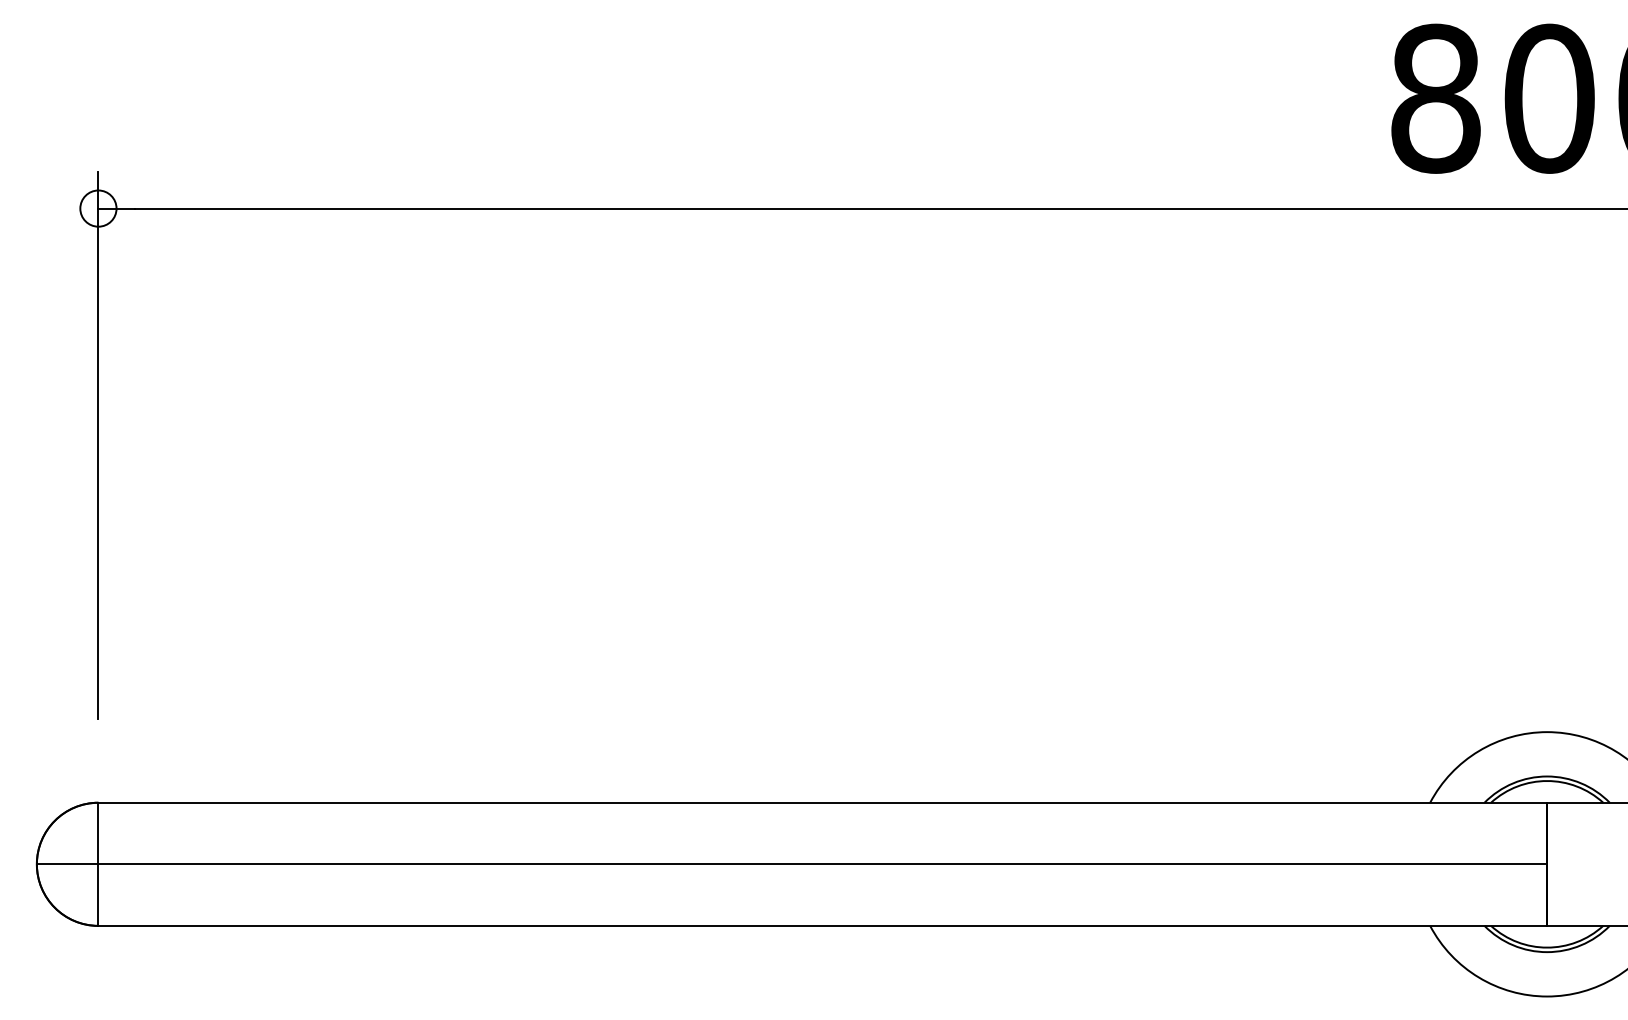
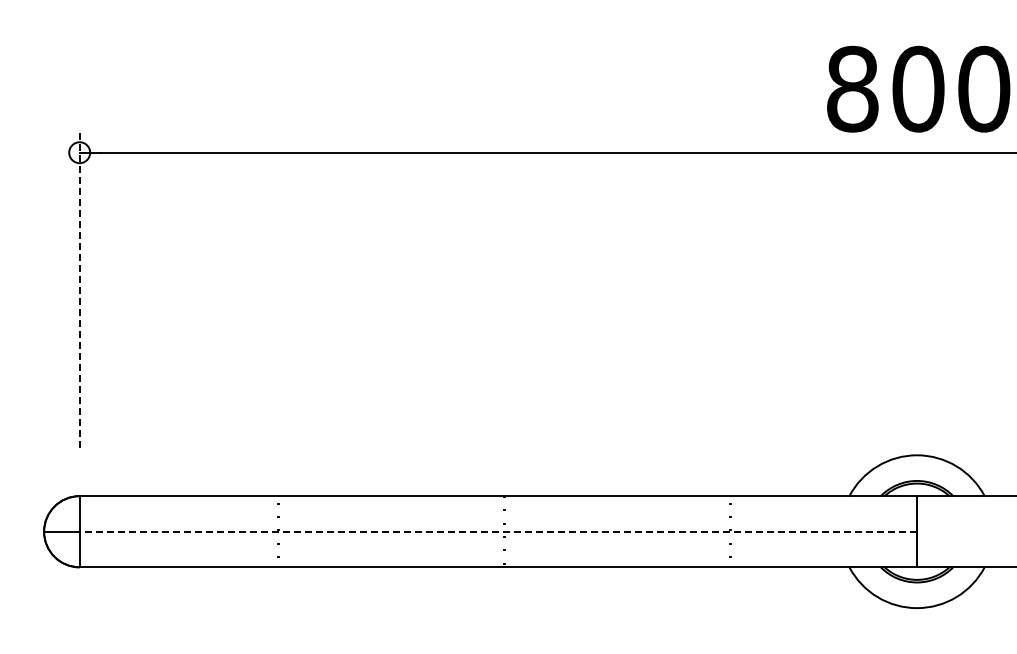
line: (98, 445) -> (79, 289), solid -> dashed
line: (823, 863) -> (498, 531), solid -> dashed

